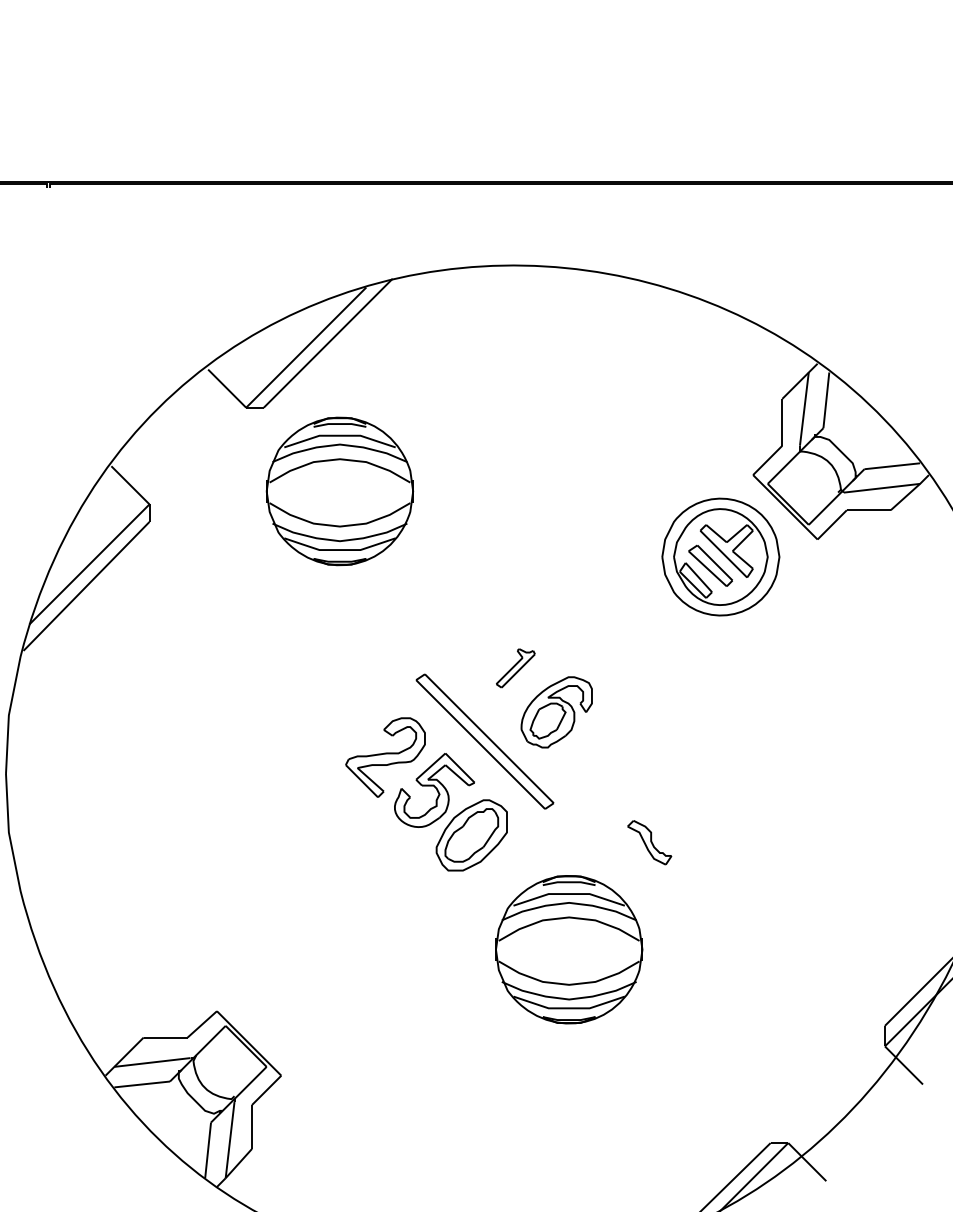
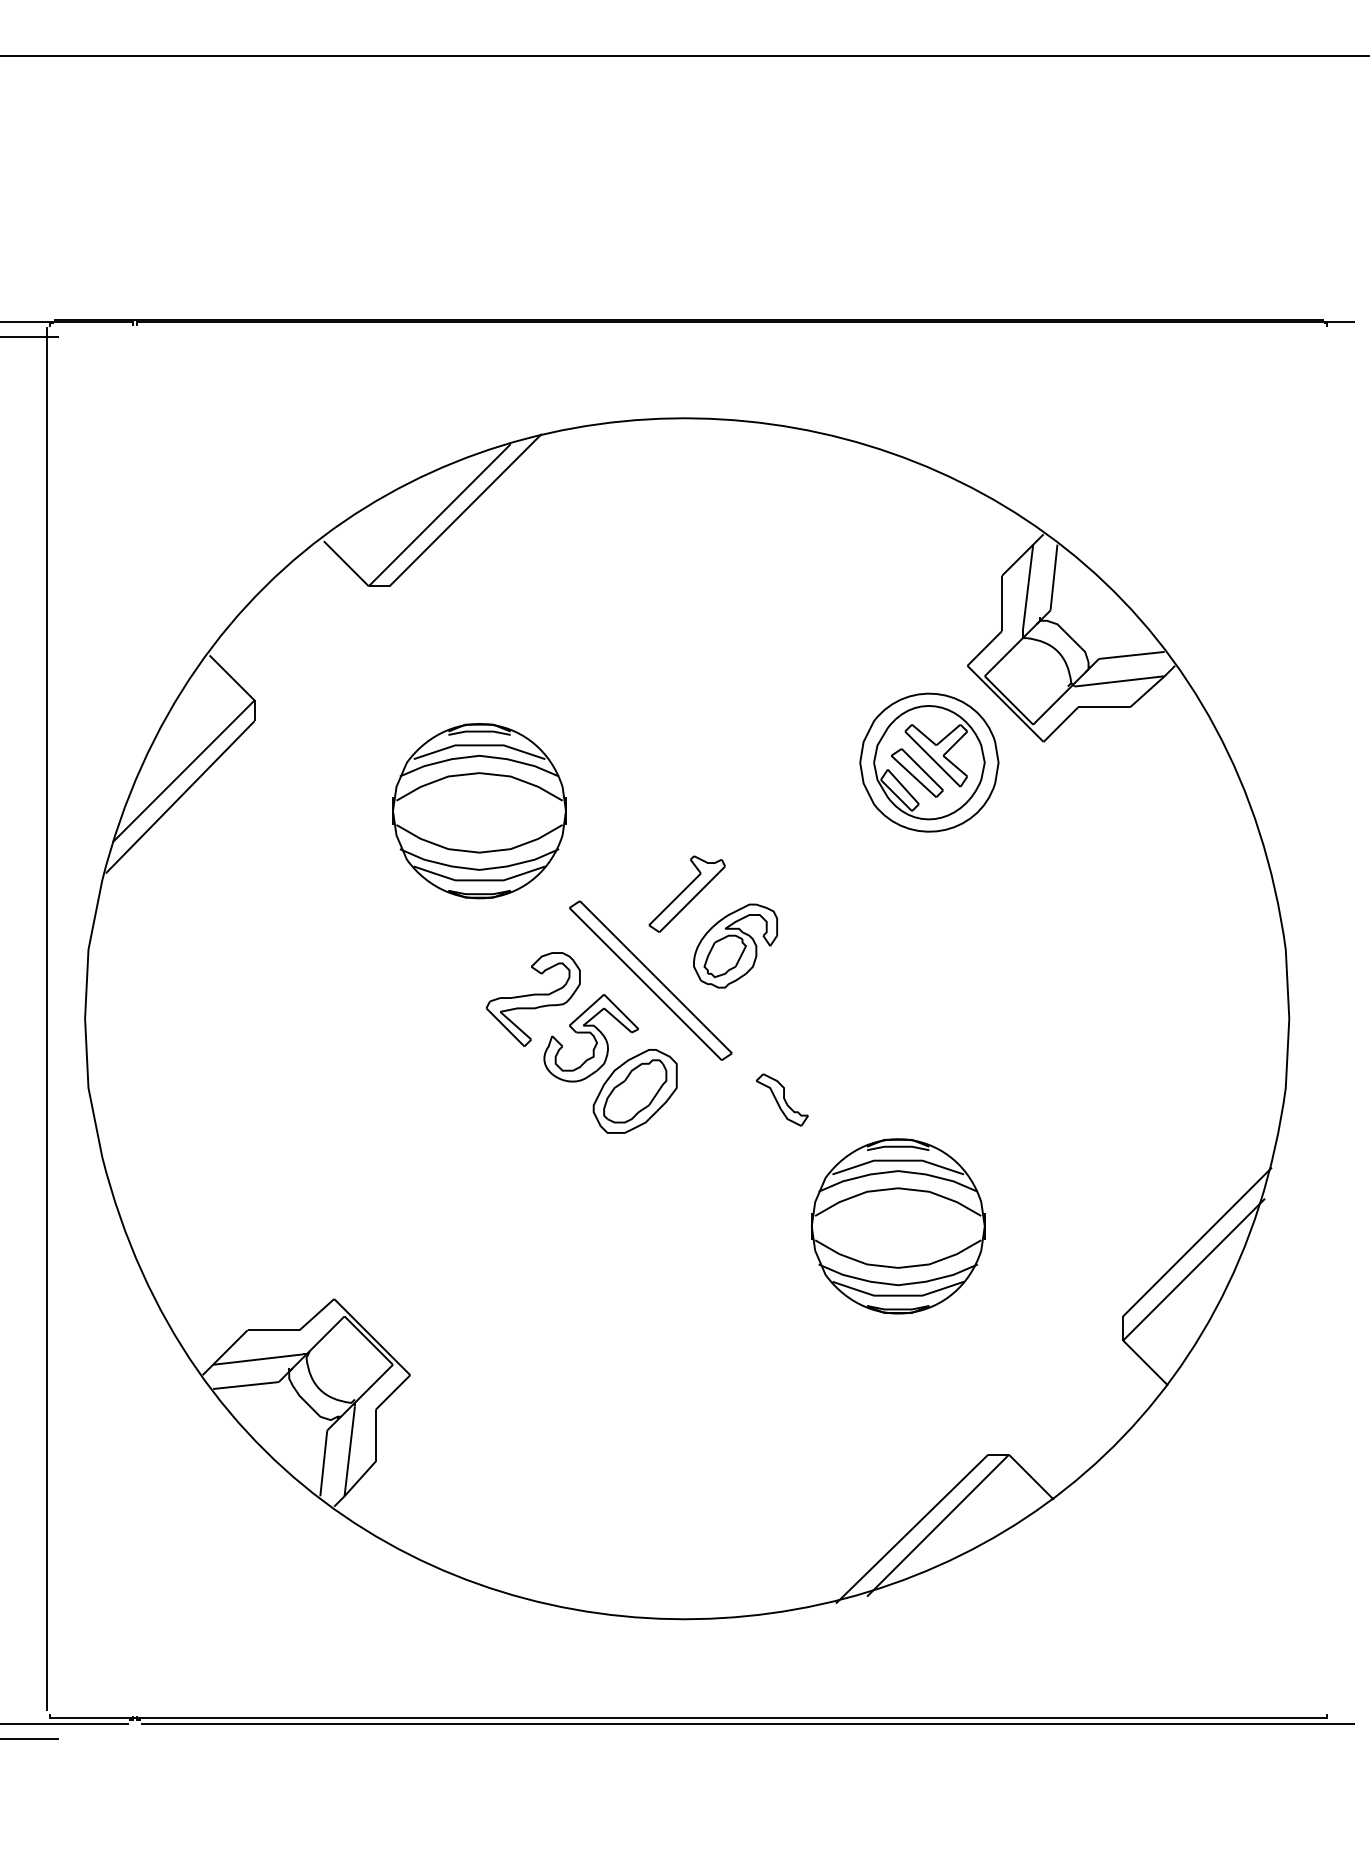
part: (339, 491) -> (479, 811), moved
part: (515, 667) -> (686, 893), size x1.67
part: (649, 842) -> (782, 1099), moved
part: (569, 949) -> (898, 1226), moved

